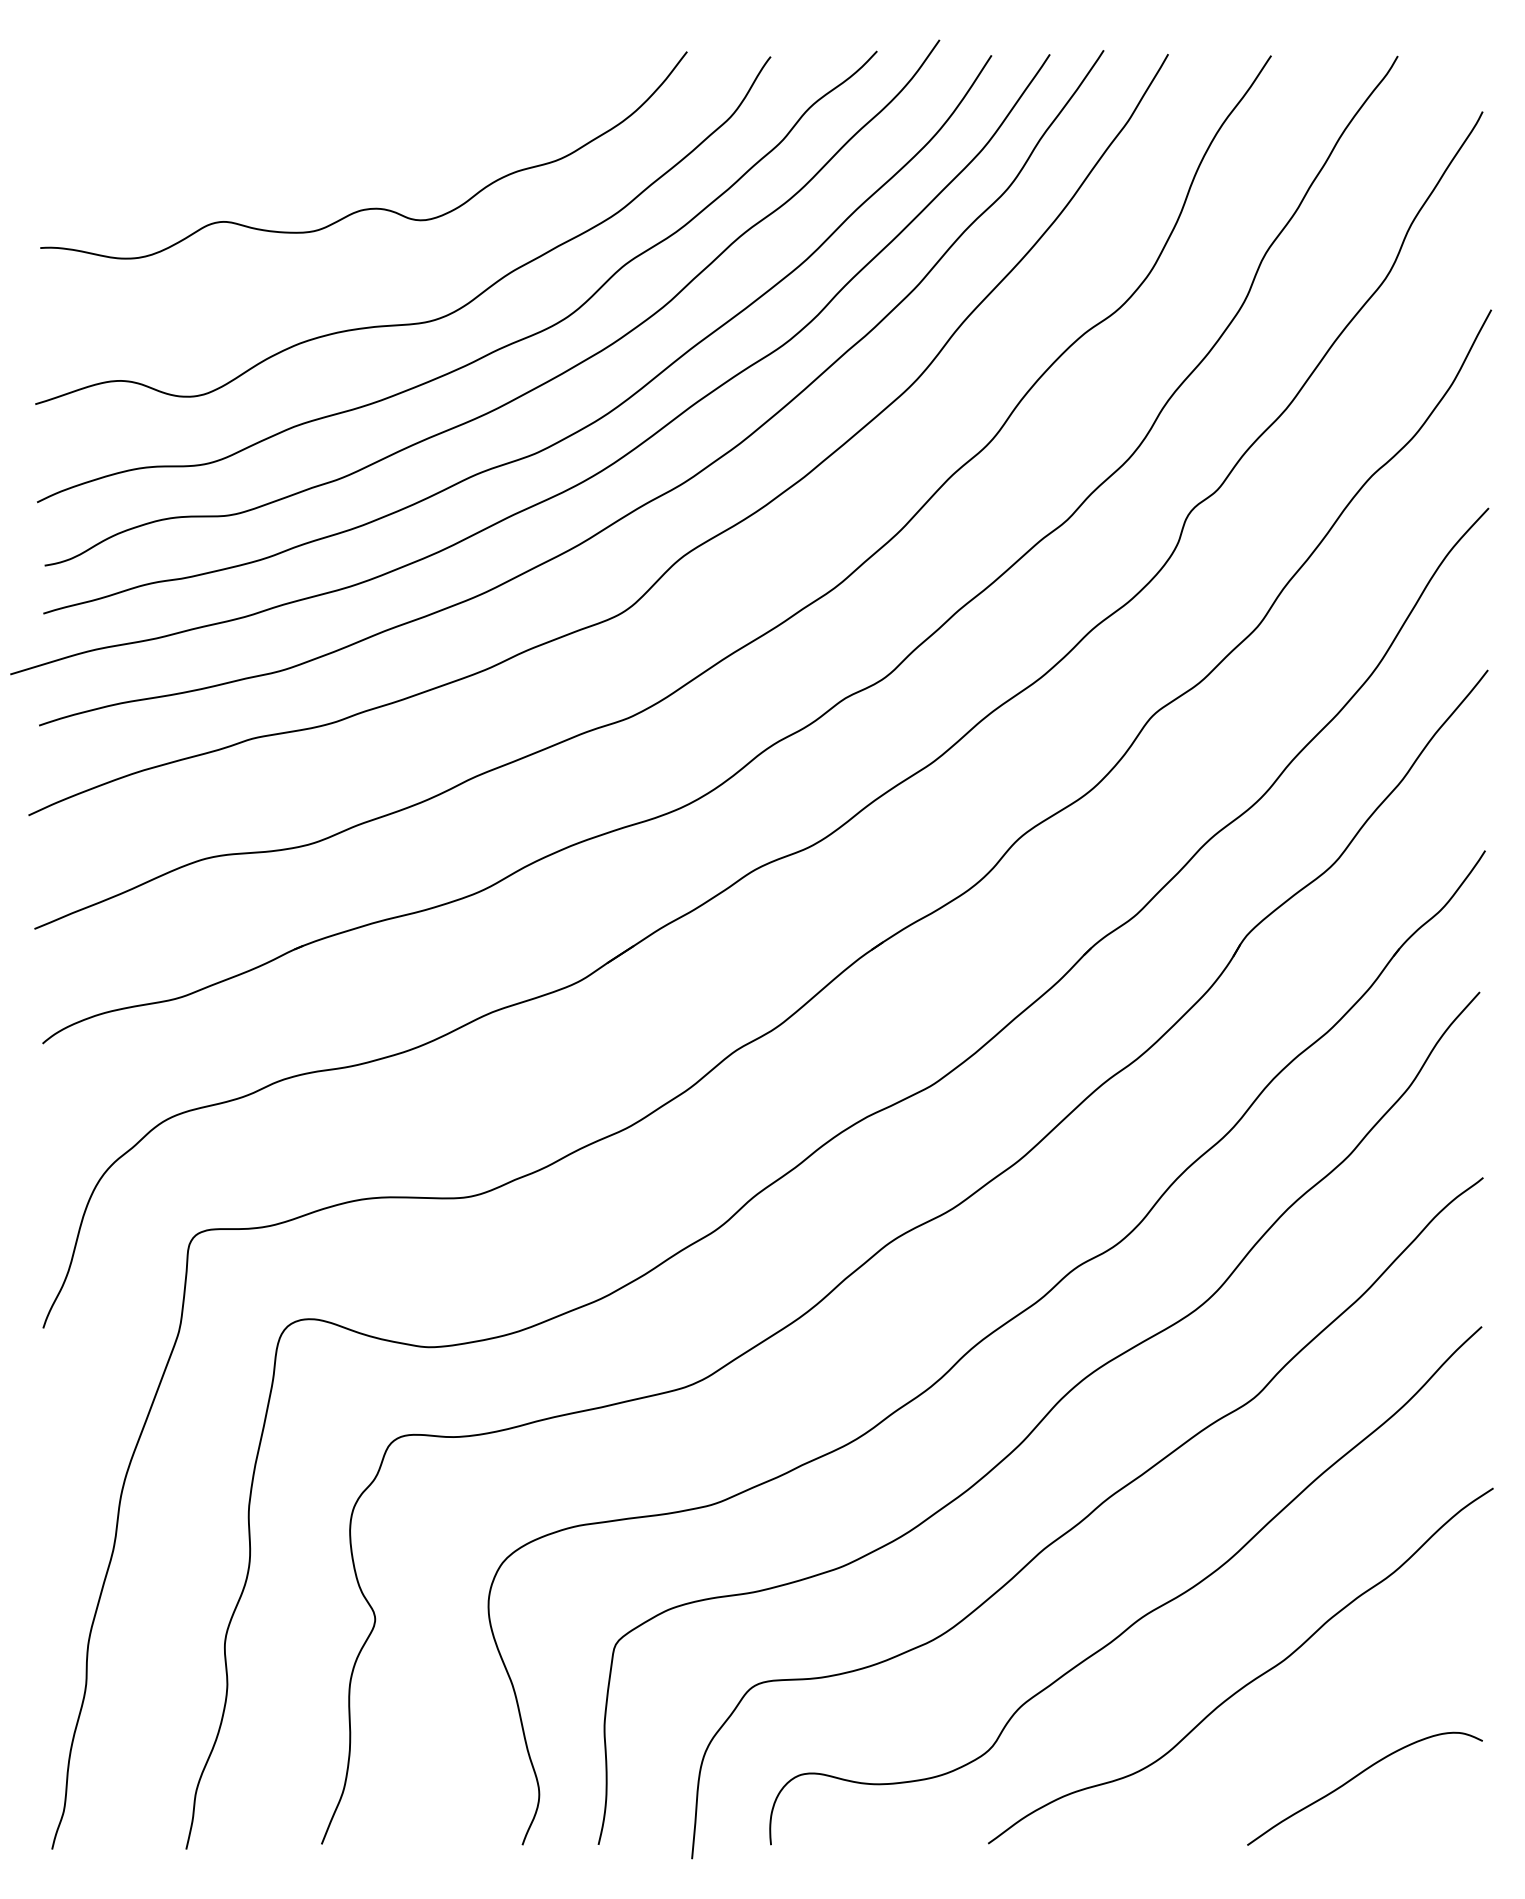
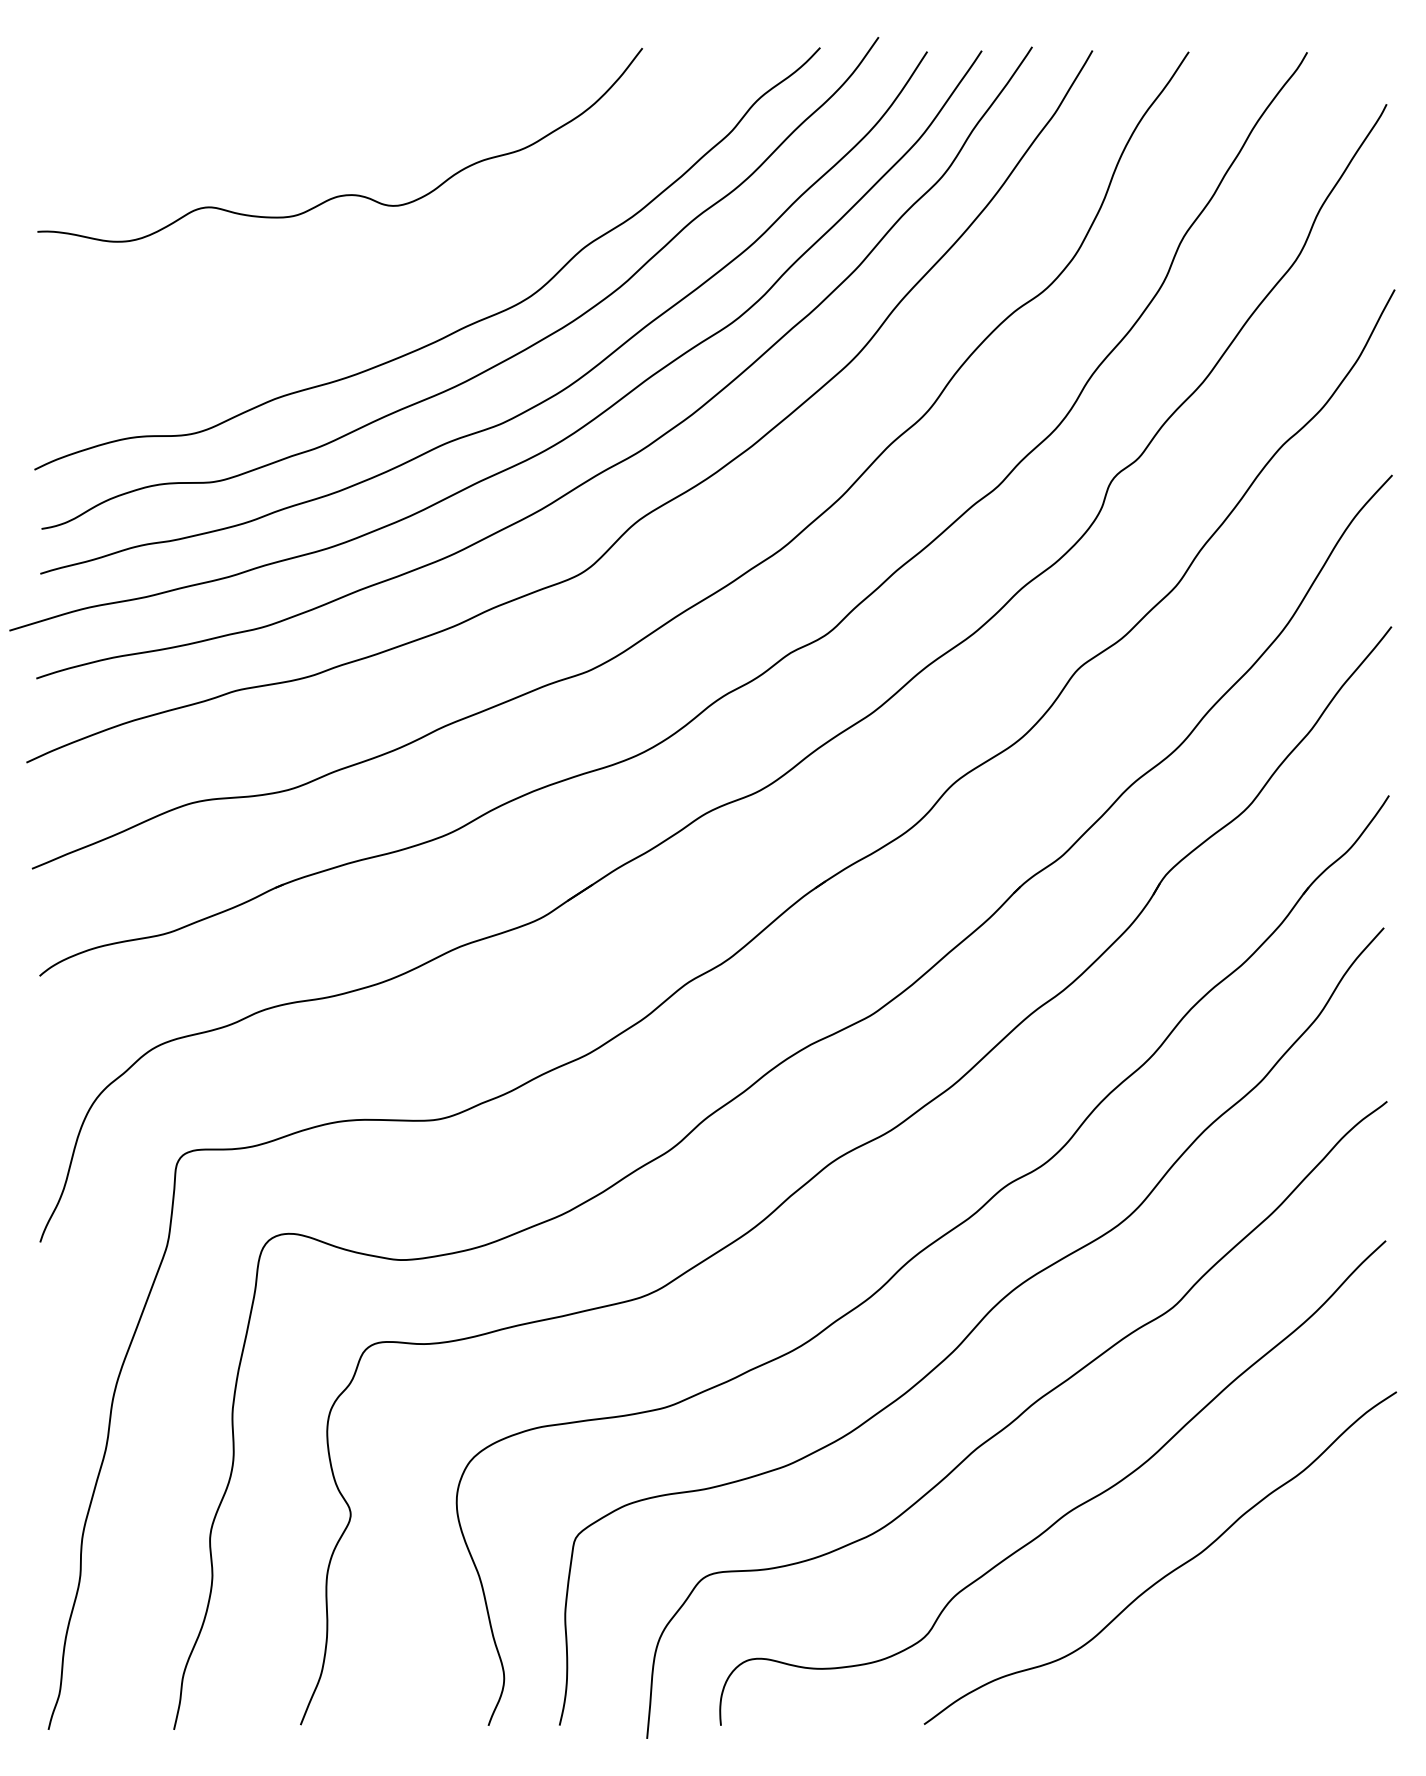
curve: (415, 322) -> (388, 301), removed
curve: (1356, 1777) -> (1268, 1662), removed

